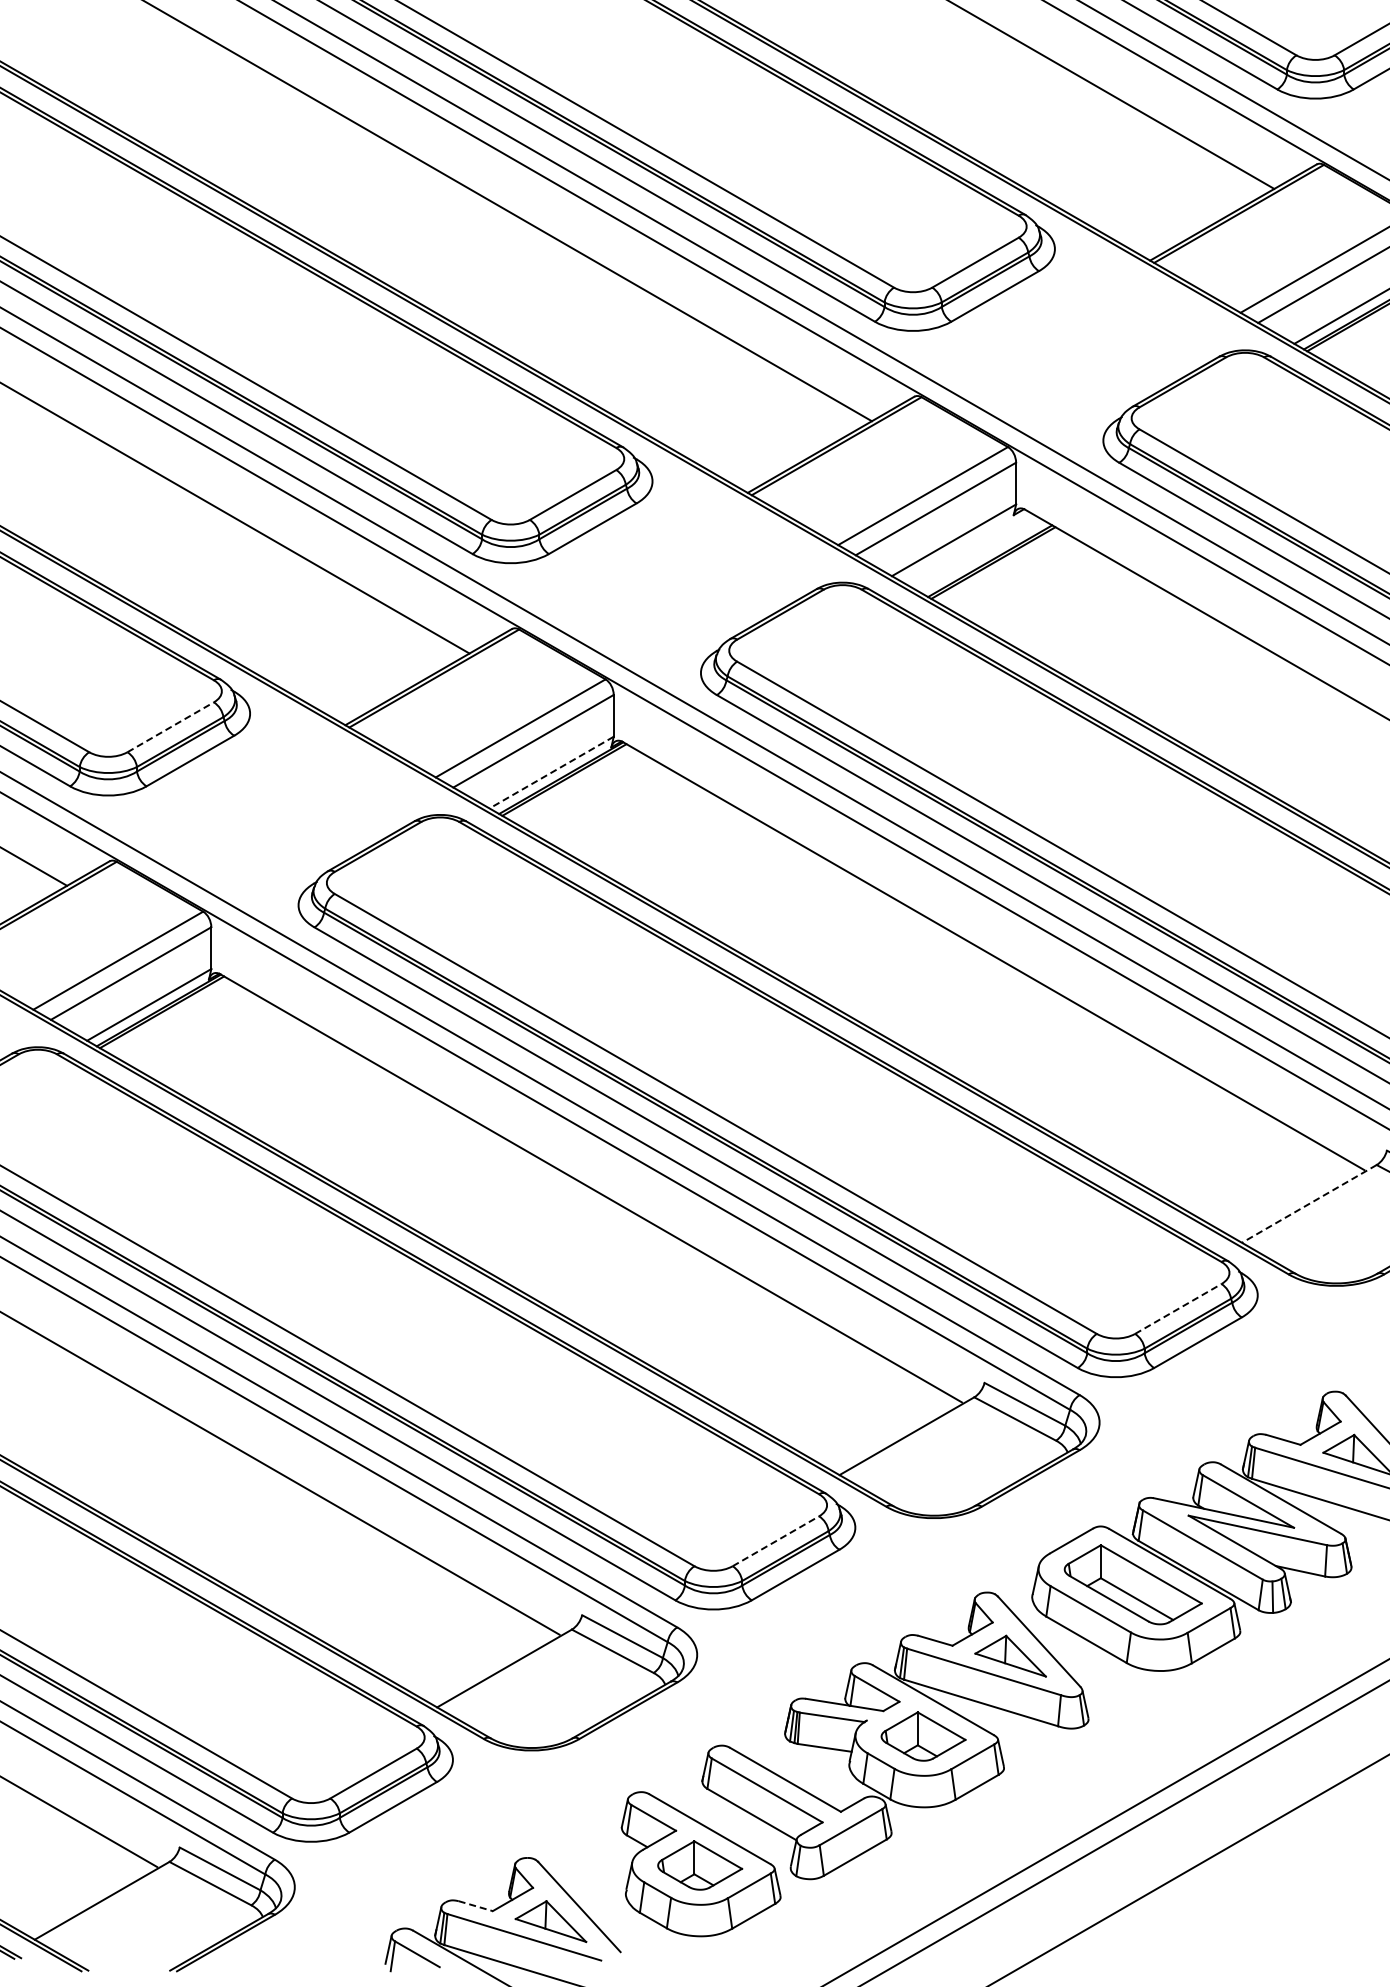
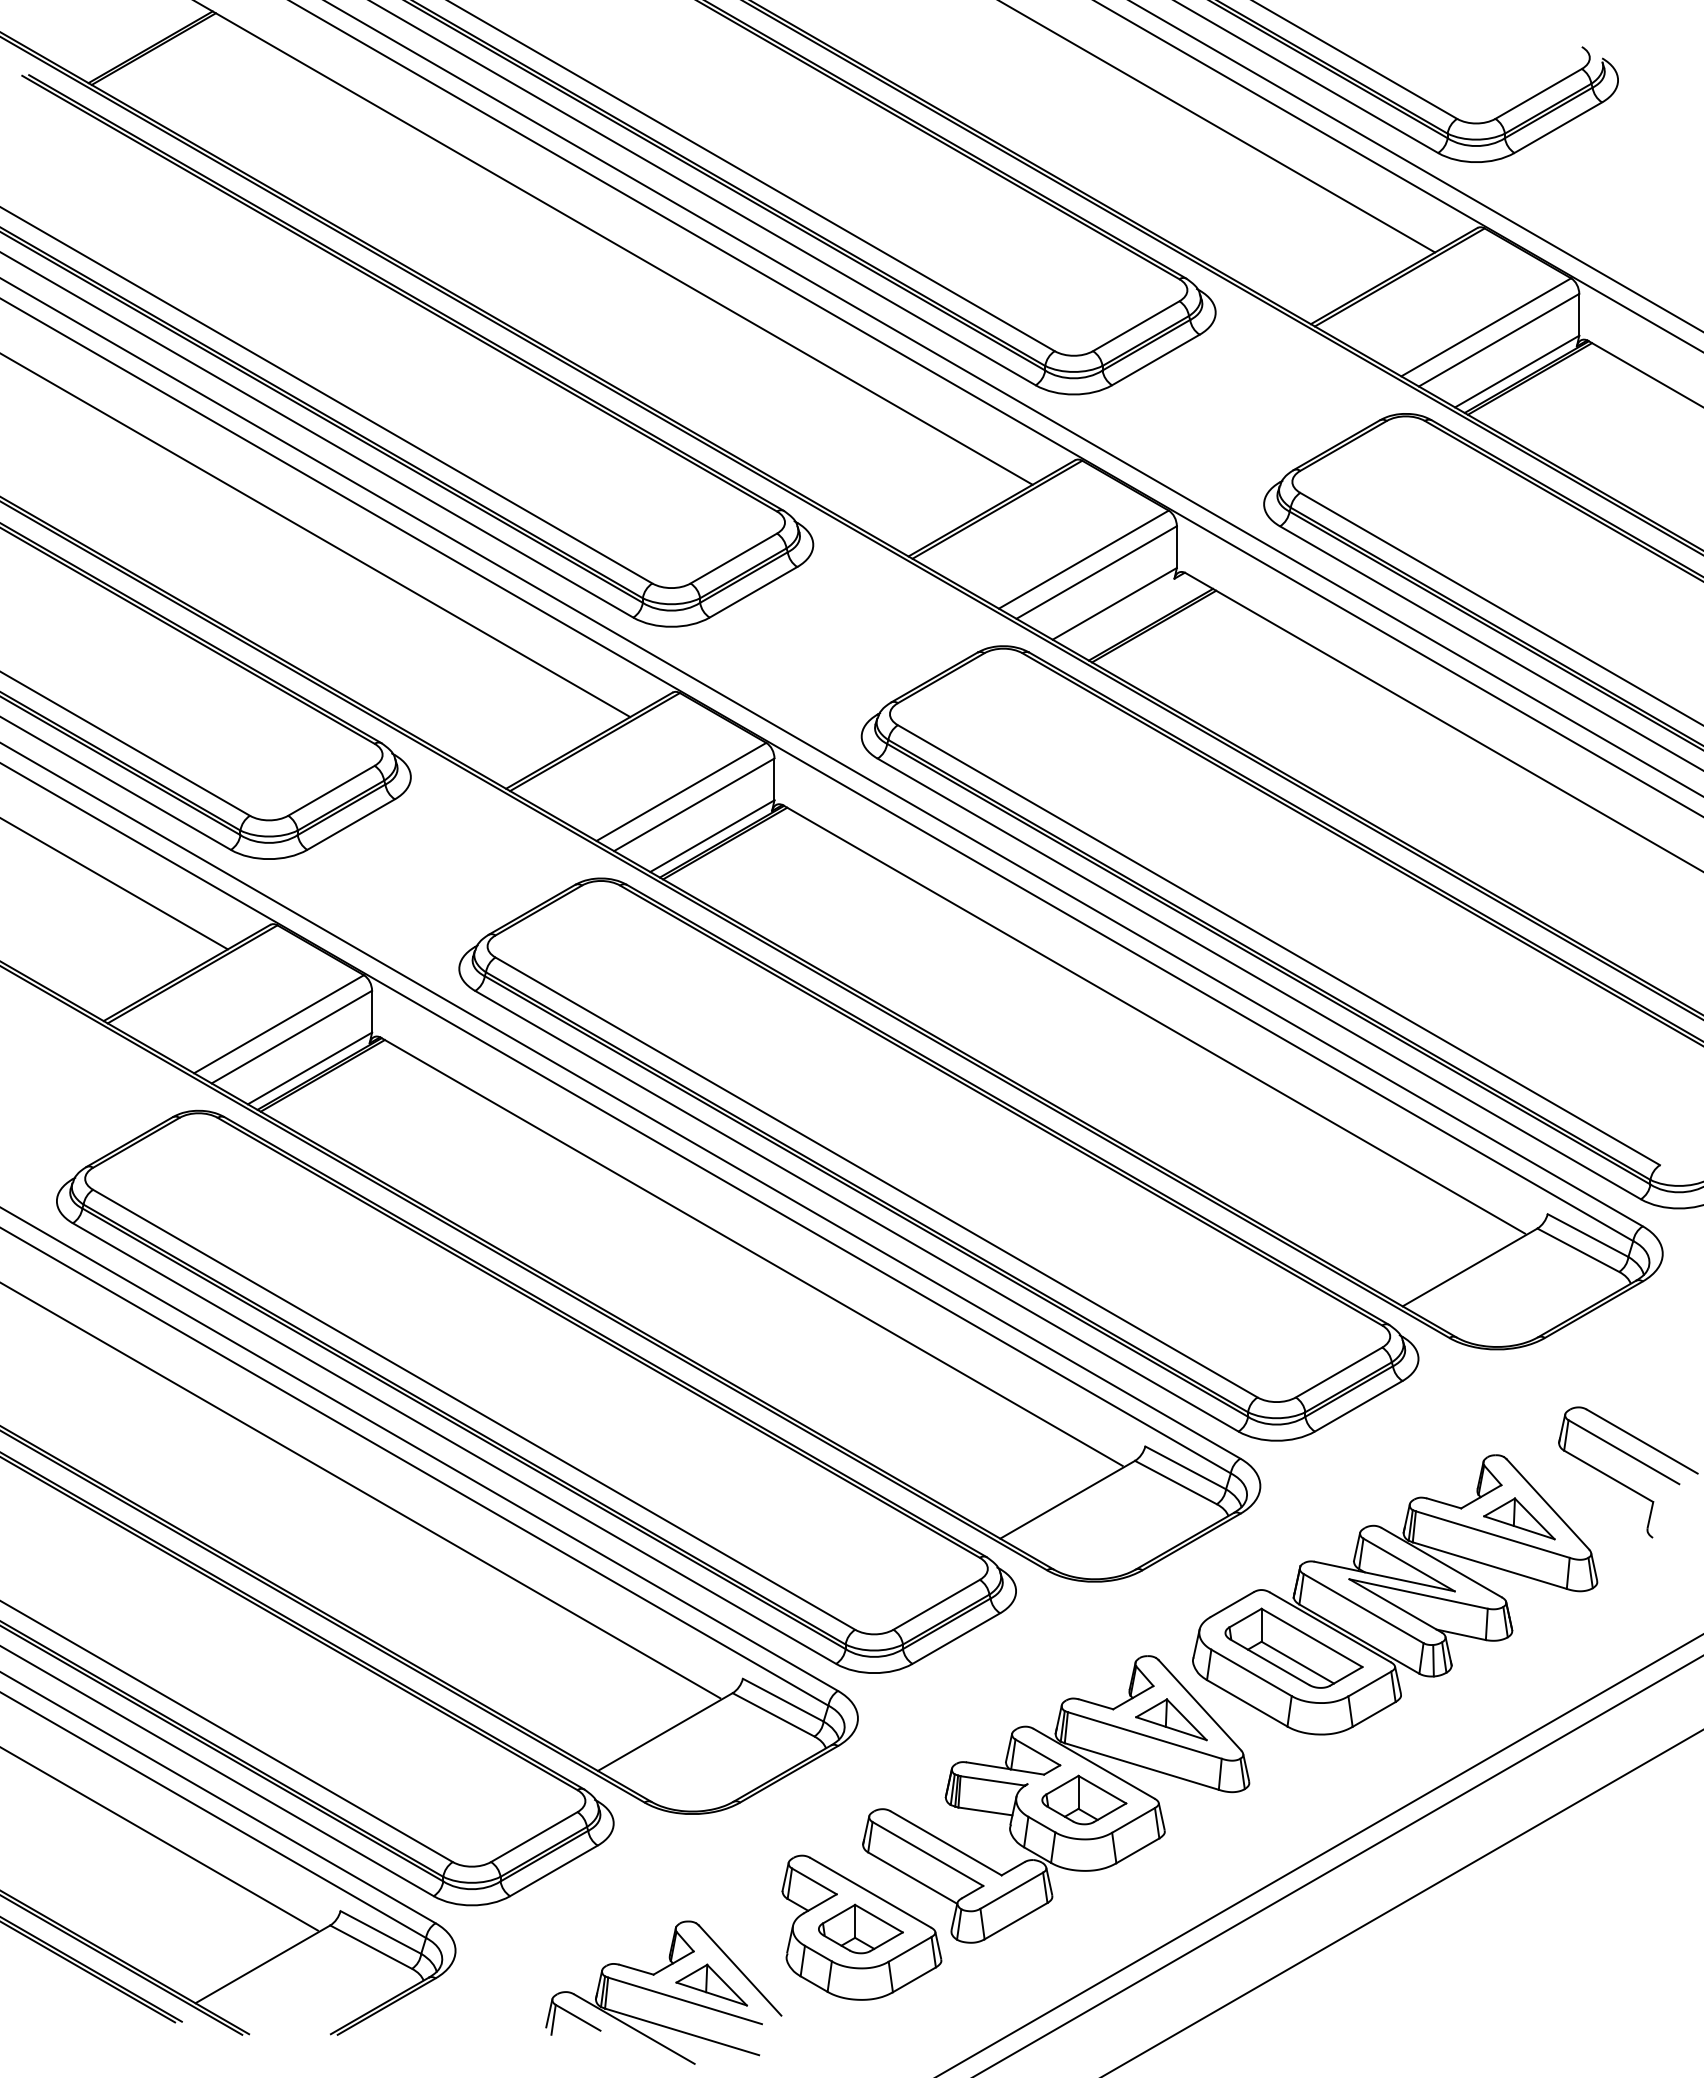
line: (170, 726) -> (331, 790), dashed -> solid
line: (551, 772) -> (712, 836), dashed -> solid
line: (1309, 1203) -> (1470, 1267), dashed -> solid
line: (1178, 1308) -> (1339, 1372), dashed -> solid
line: (775, 1540) -> (936, 1604), dashed -> solid
line: (475, 1905) -> (636, 1969), dashed -> solid

